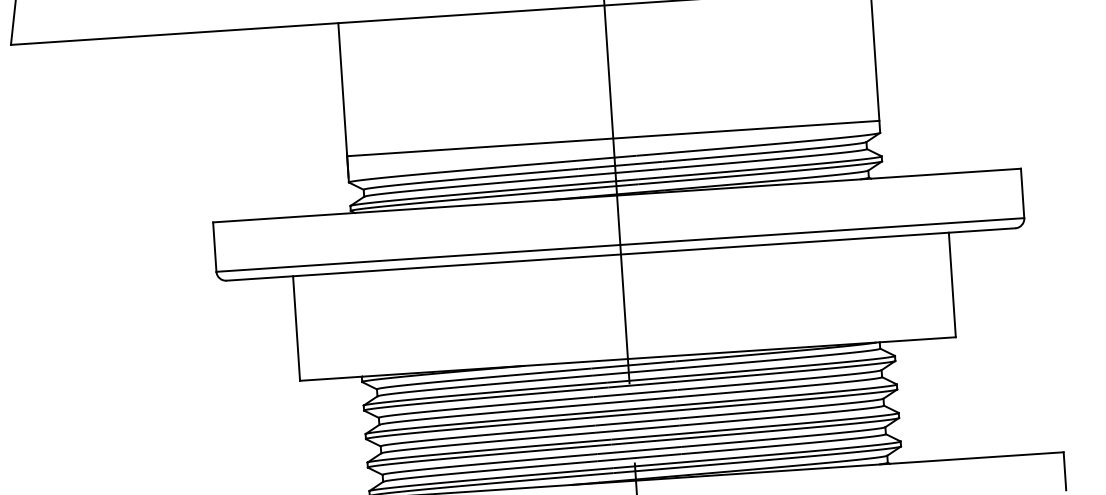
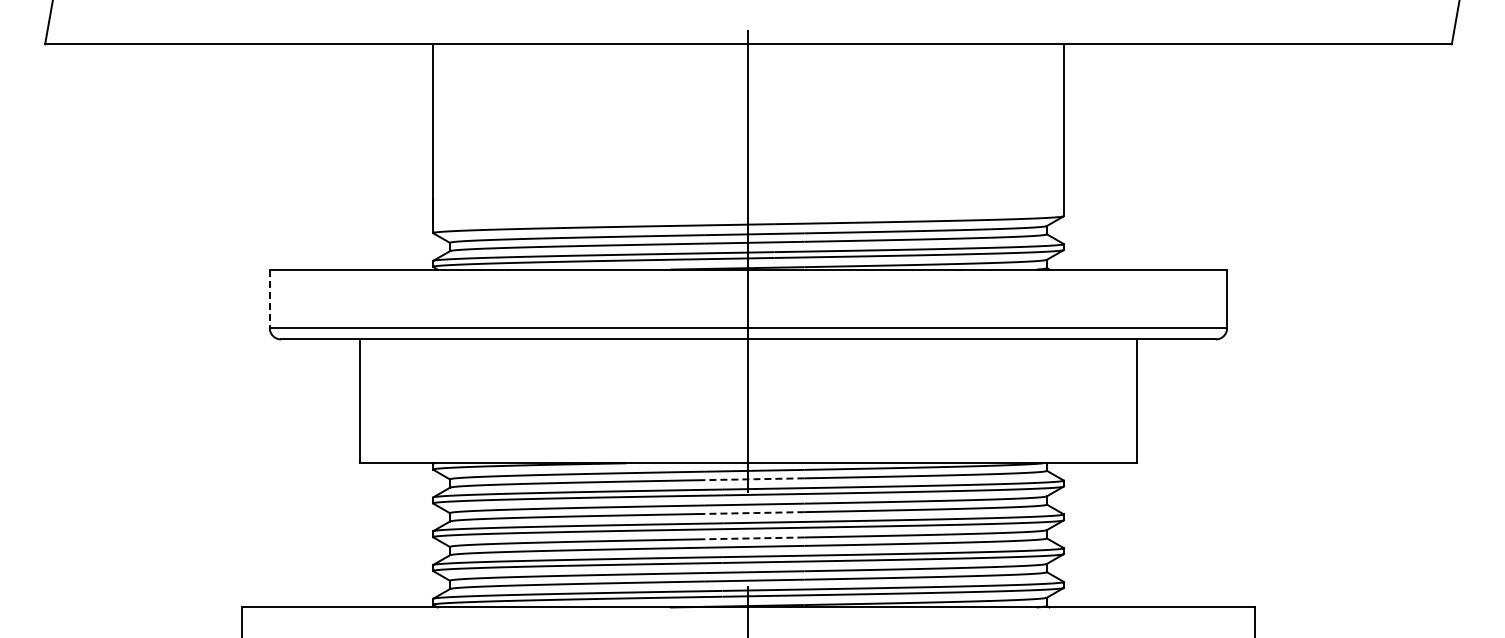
line: (613, 138) -> (748, 202), removed
line: (214, 247) -> (269, 299), solid -> dashed
line: (633, 372) -> (754, 479), solid -> dashed
line: (635, 401) -> (754, 513), solid -> dashed
line: (637, 422) -> (754, 538), solid -> dashed

